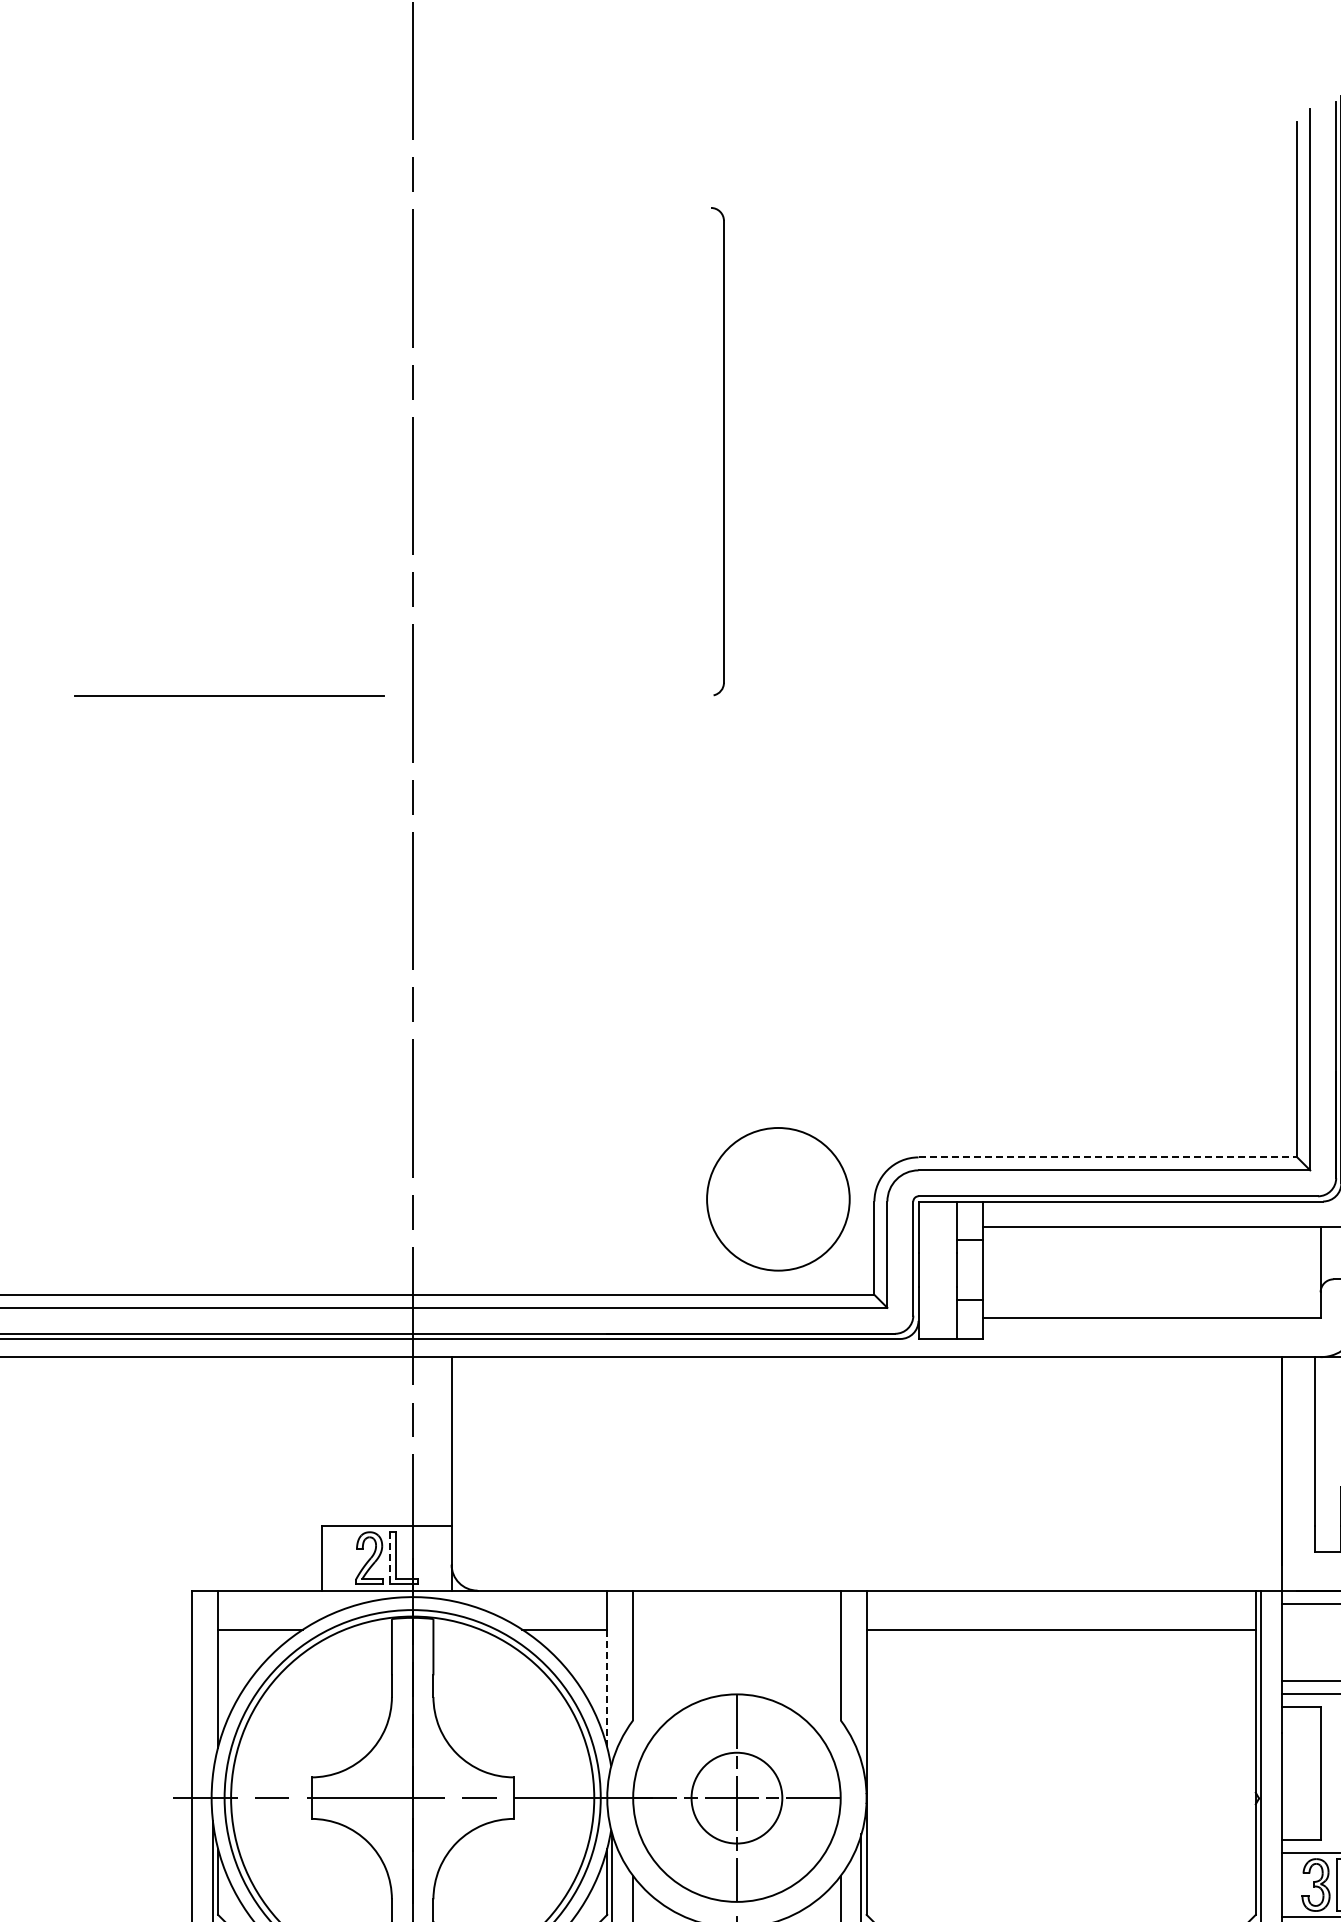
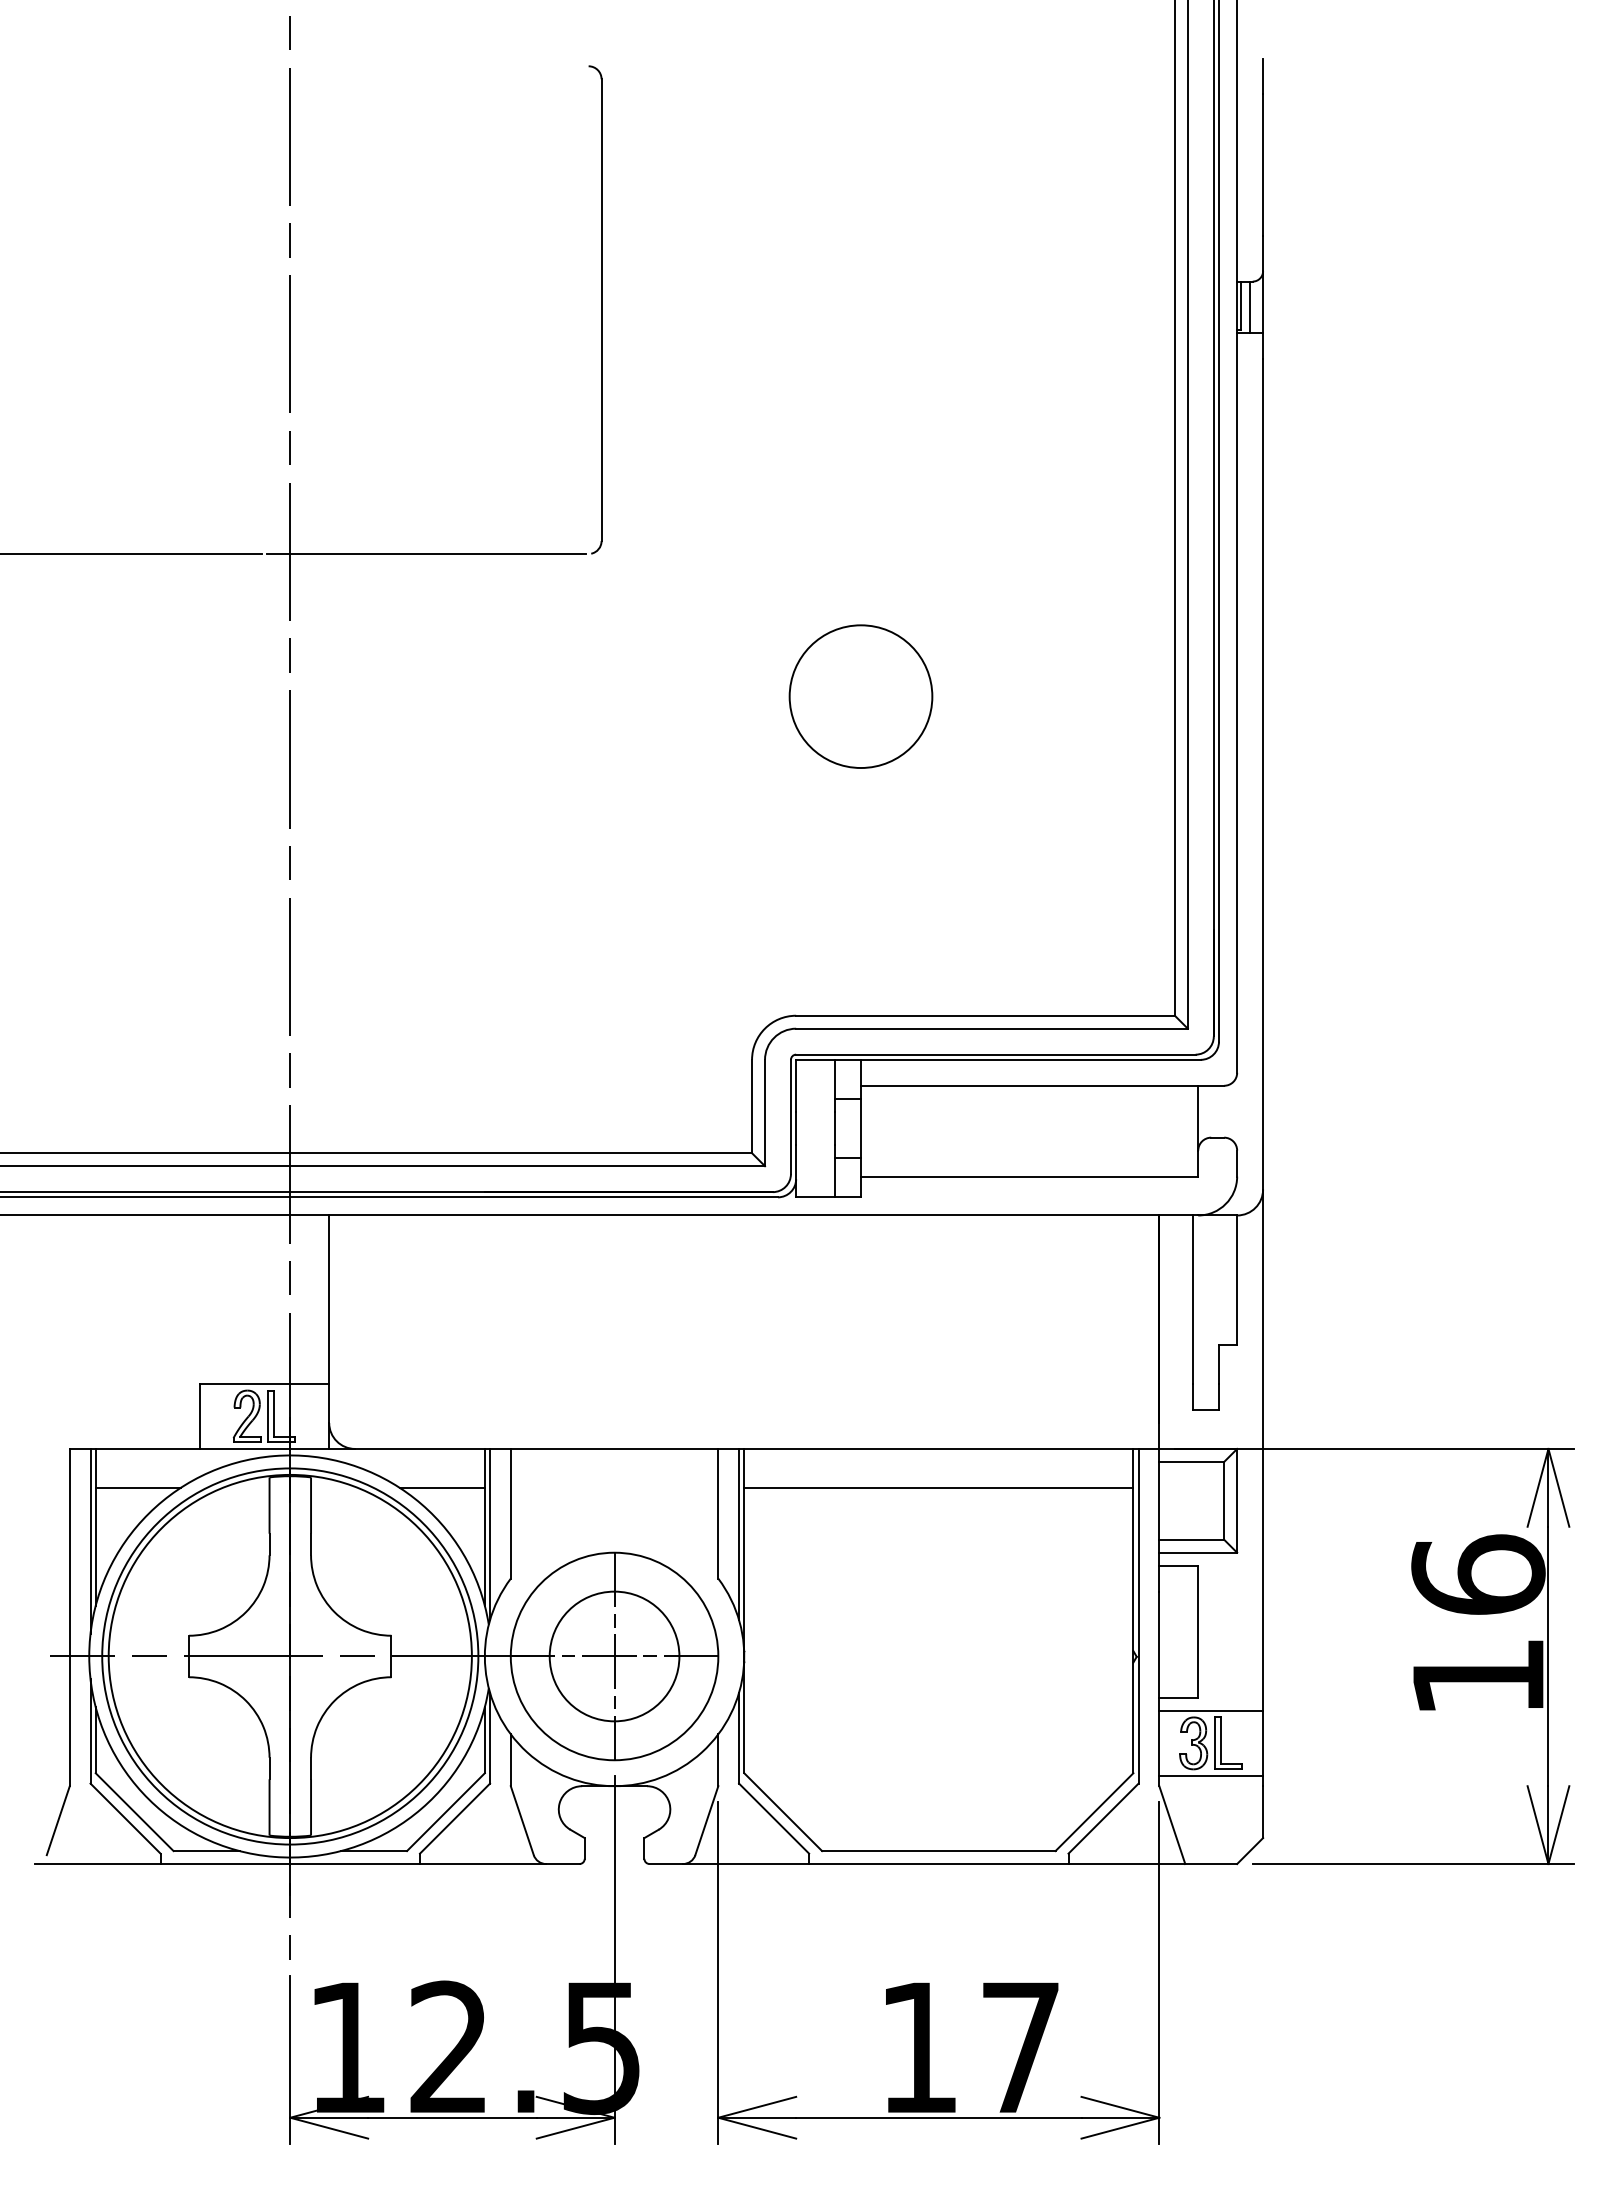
line: (548, 695) -> (426, 553), added
line: (1108, 1157) -> (986, 1015), dashed -> solid
circle: (777, 1199) -> (860, 696), moved
line: (389, 1558) -> (267, 1416), dashed -> solid
line: (612, 1676) -> (490, 1534), added
line: (861, 1676) -> (739, 1534), added
line: (212, 1682) -> (90, 1540), added
line: (606, 1688) -> (484, 1546), dashed -> solid
circle: (736, 1798) -> (614, 1656), size x1.43

